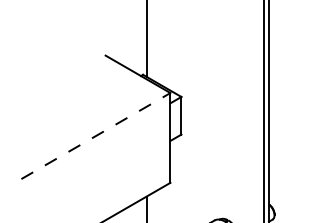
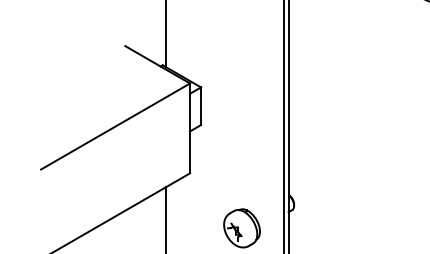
line: (95, 136) -> (115, 126), dashed -> solid

